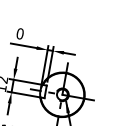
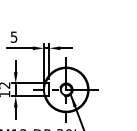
text: (19, 33) -> (13, 36), 0 -> 5

